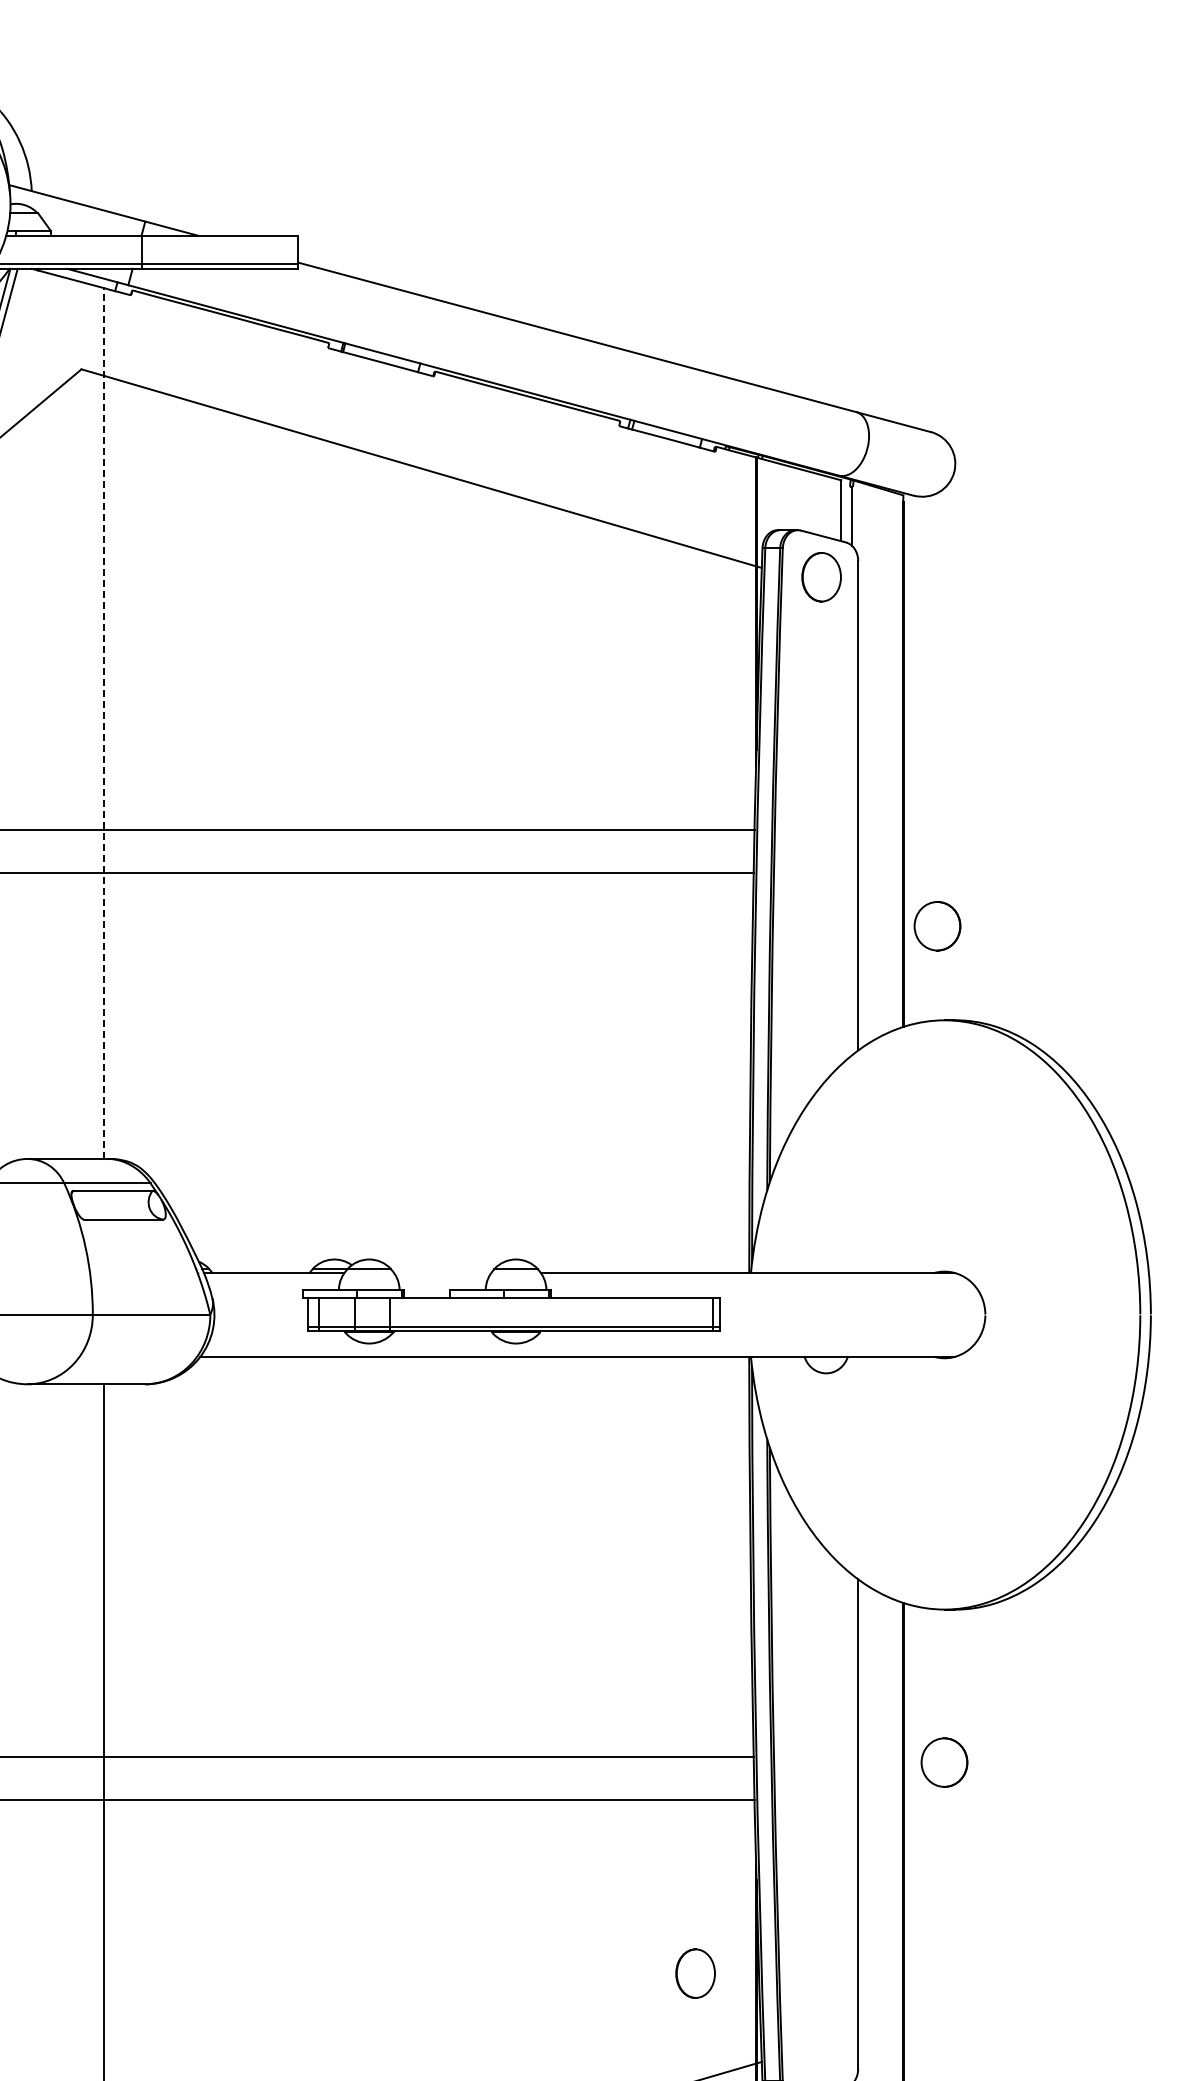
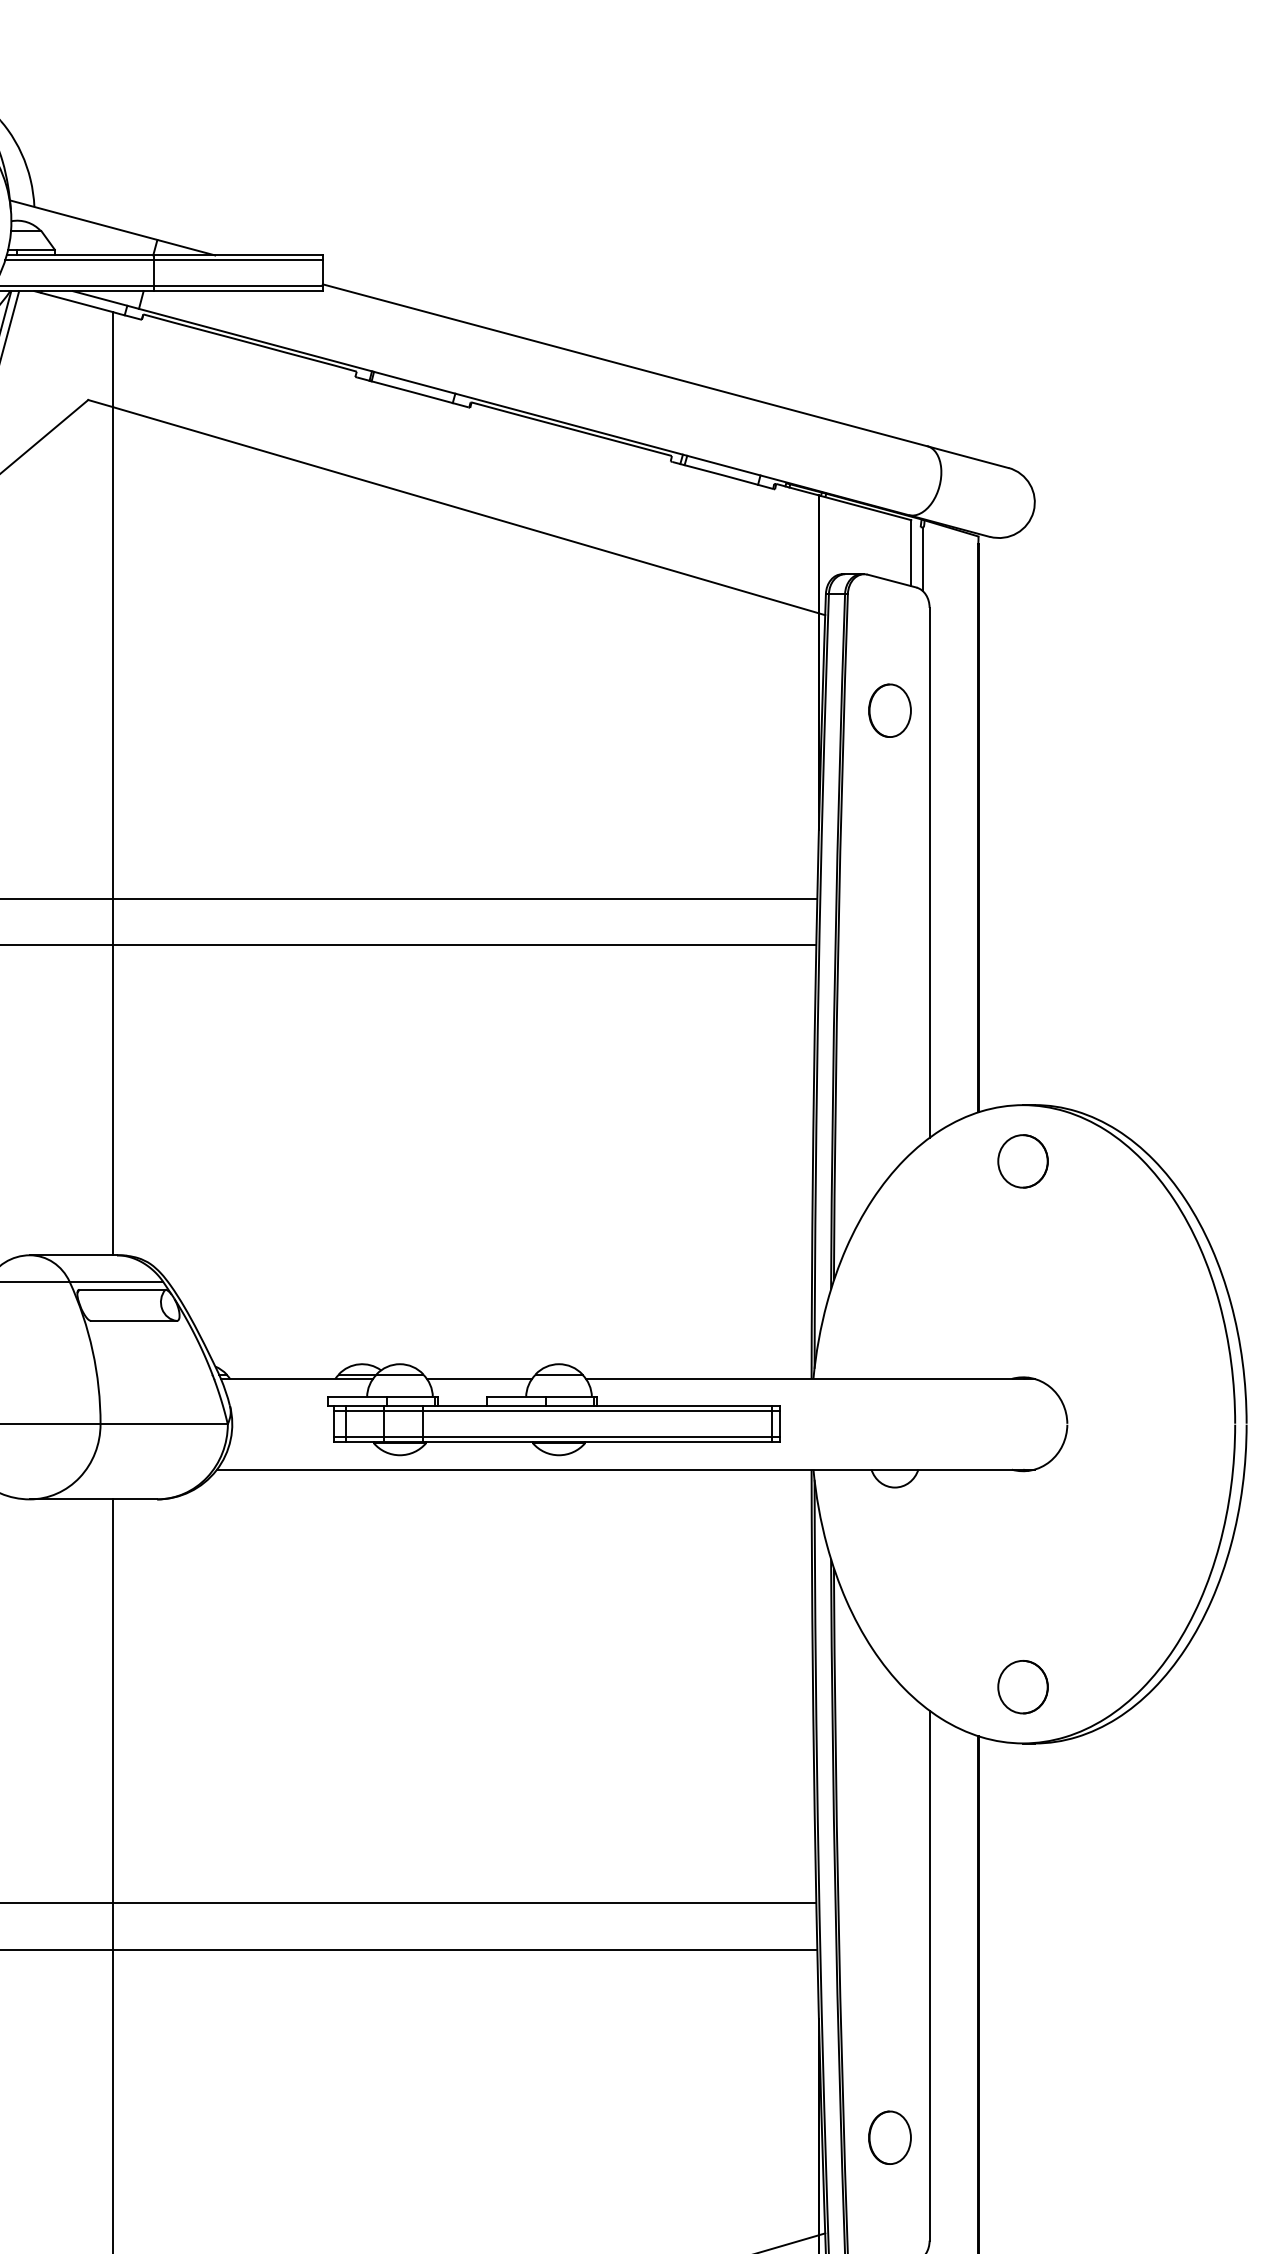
line: (151, 240) -> (164, 260), added
part: (821, 577) -> (889, 711), moved
line: (104, 723) -> (113, 783), dashed -> solid
part: (937, 926) -> (1023, 1161), moved
line: (442, 1273) -> (479, 1379), added
line: (513, 1302) -> (556, 1410), added
part: (944, 1762) -> (1023, 1687), moved
part: (695, 1973) -> (889, 2137), moved

